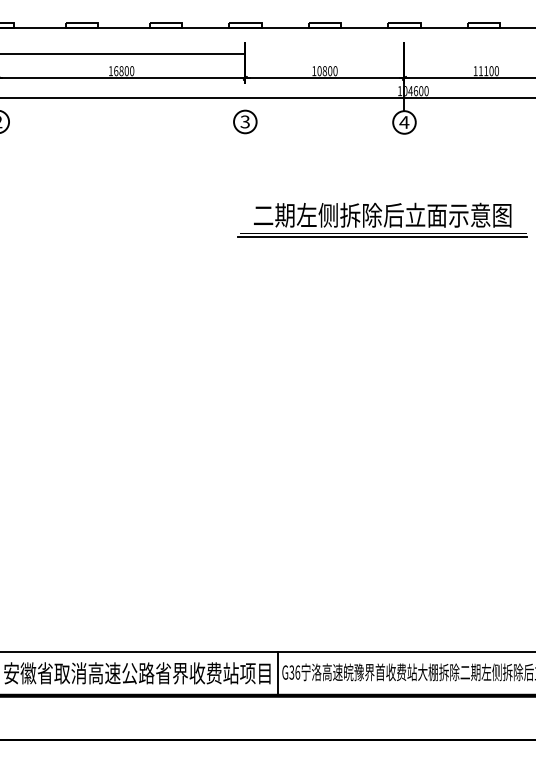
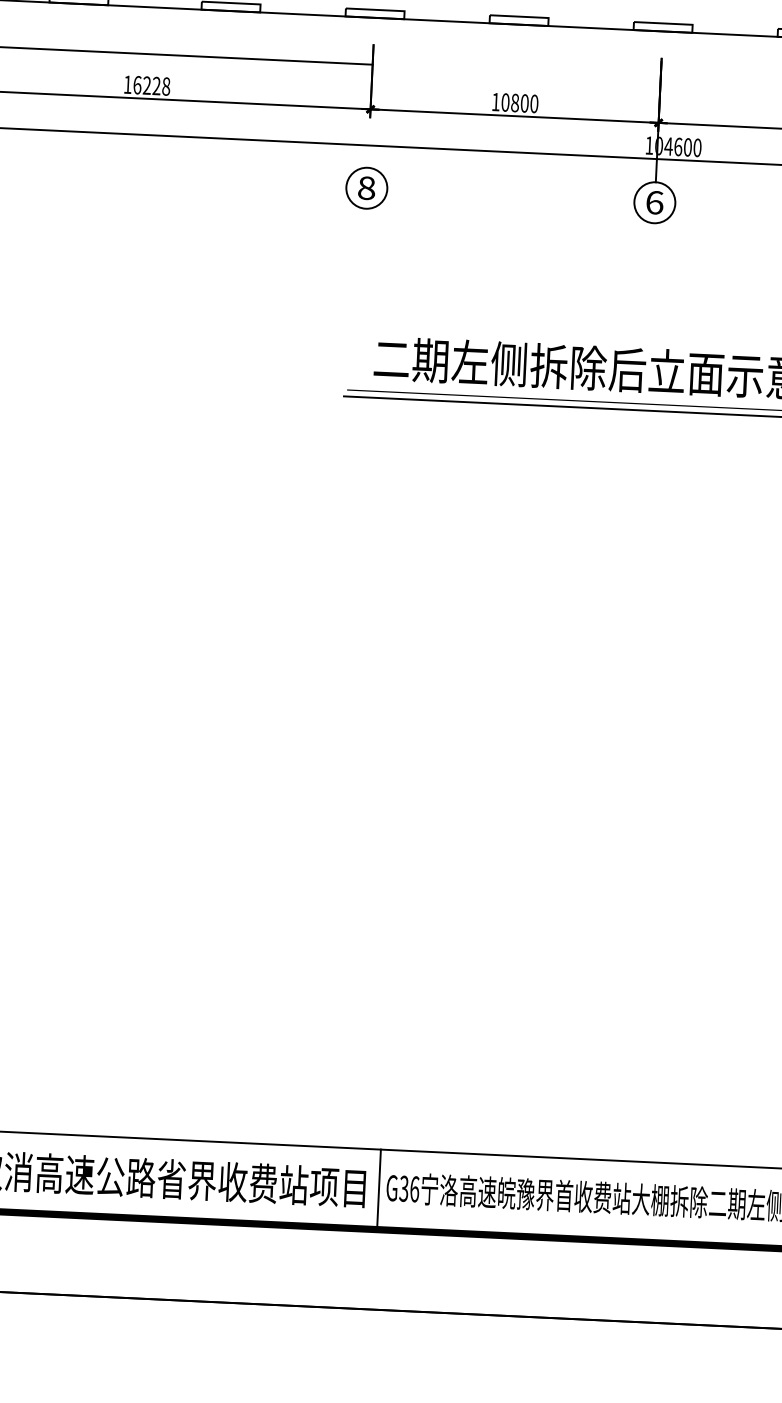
text: (126, 71) -> (156, 86), 16800 -> 16228
text: (244, 121) -> (365, 187), 3 -> 8
text: (404, 122) -> (654, 202), 4 -> 6

